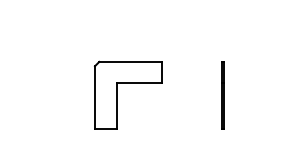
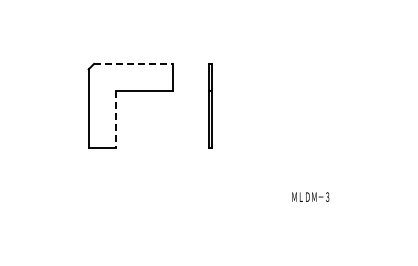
line: (131, 61) -> (134, 63), solid -> dashed
line: (221, 94) -> (209, 105), moved
line: (116, 105) -> (115, 119), solid -> dashed

